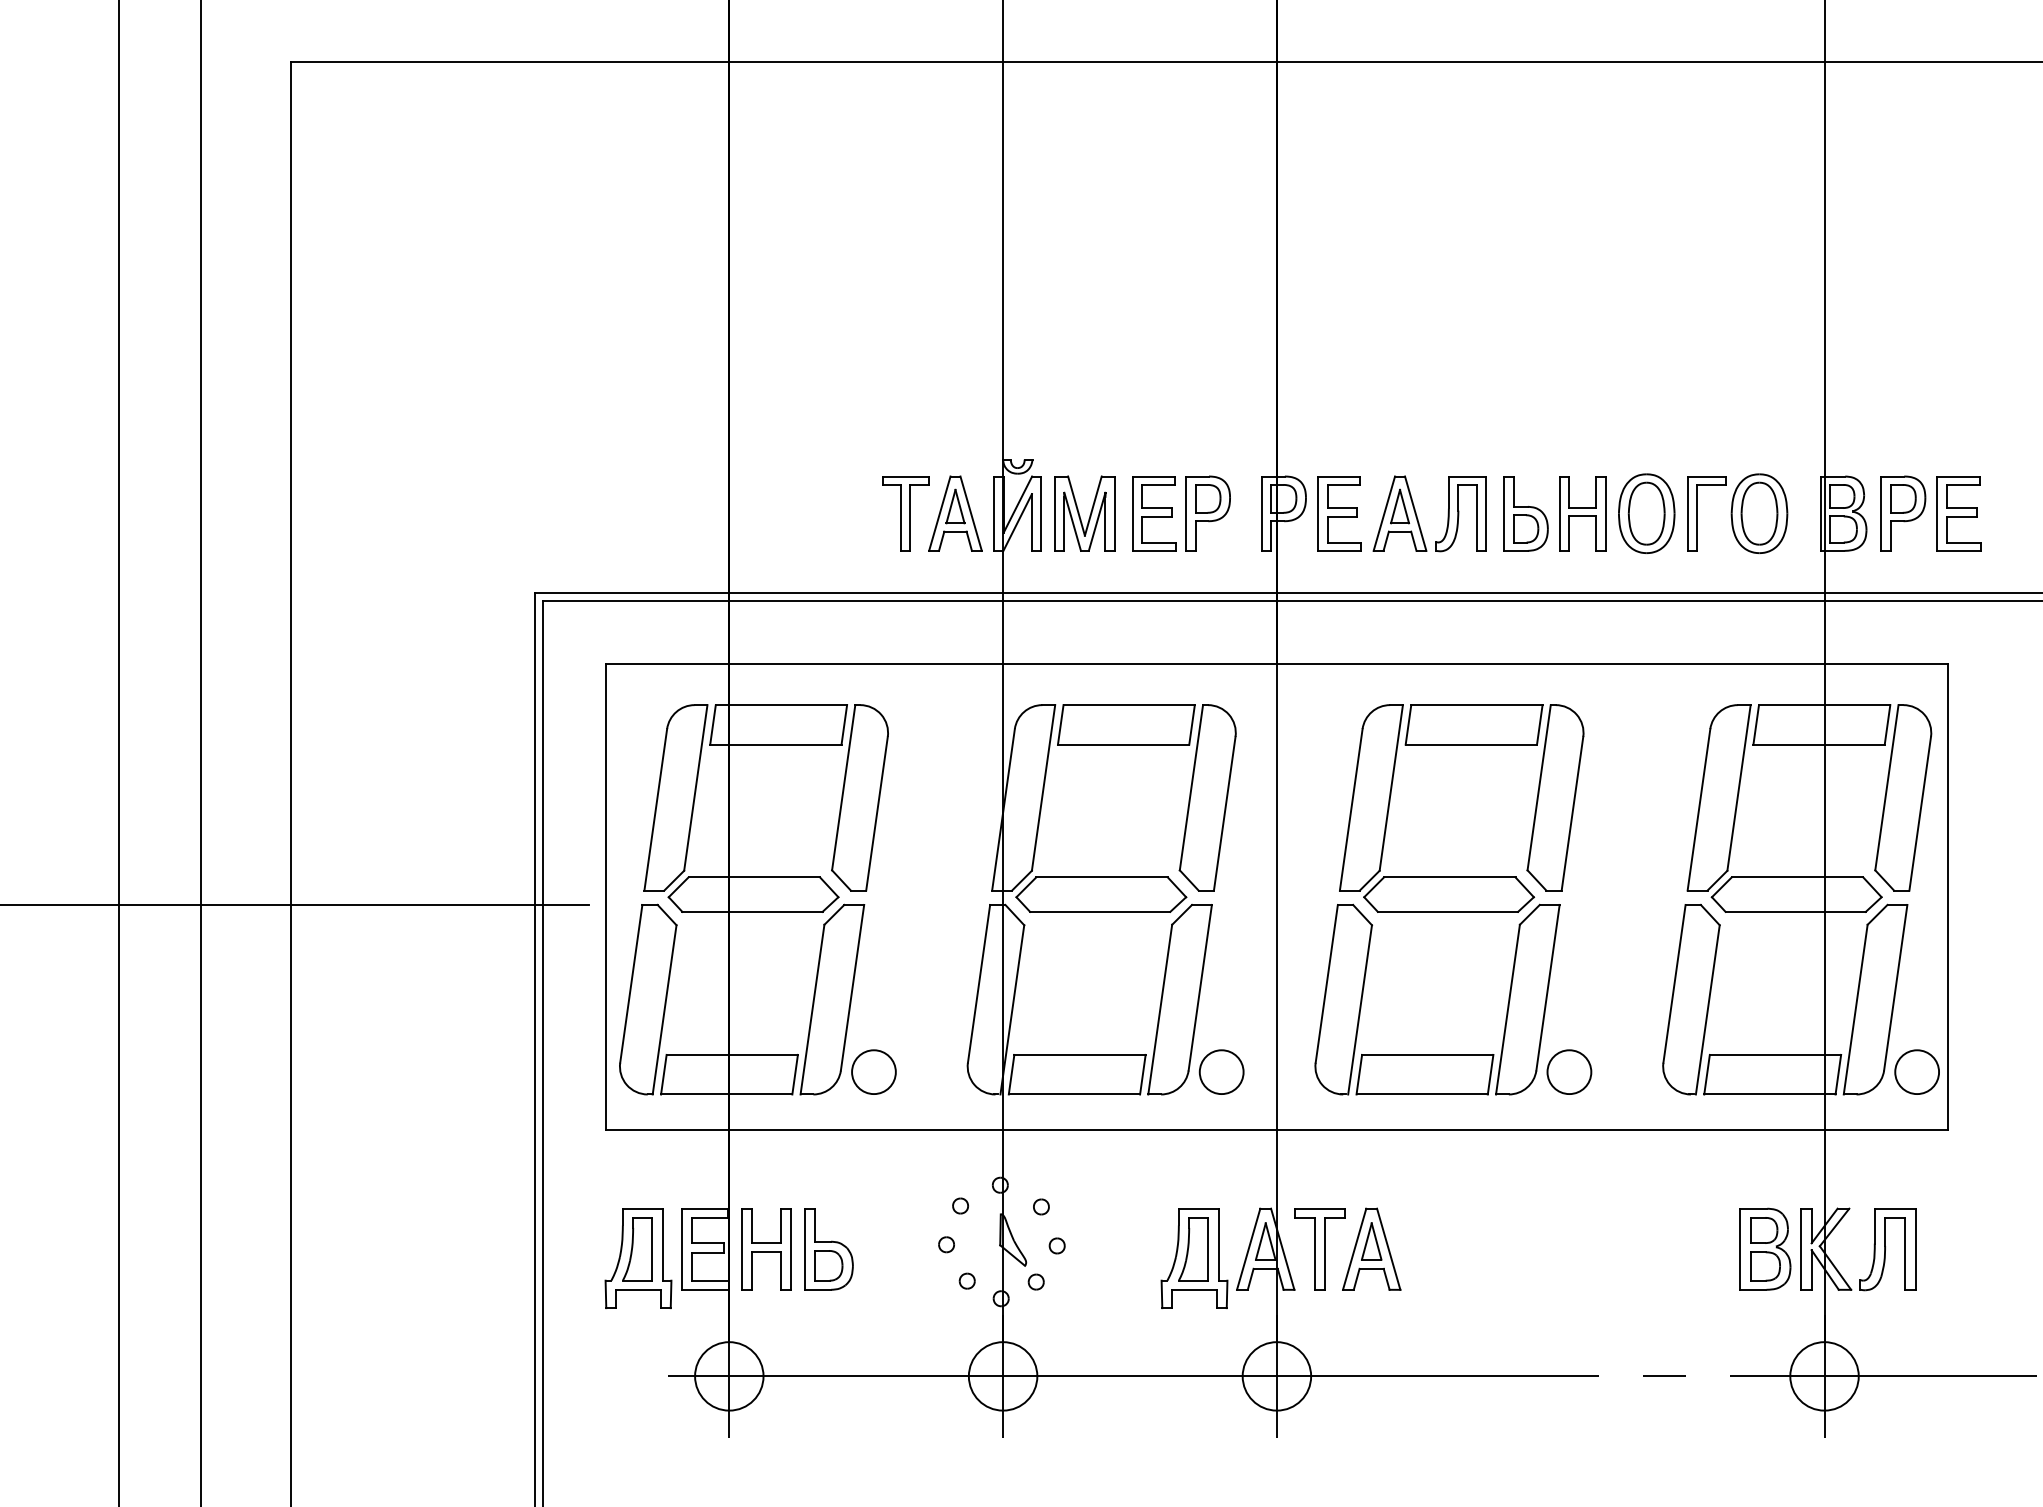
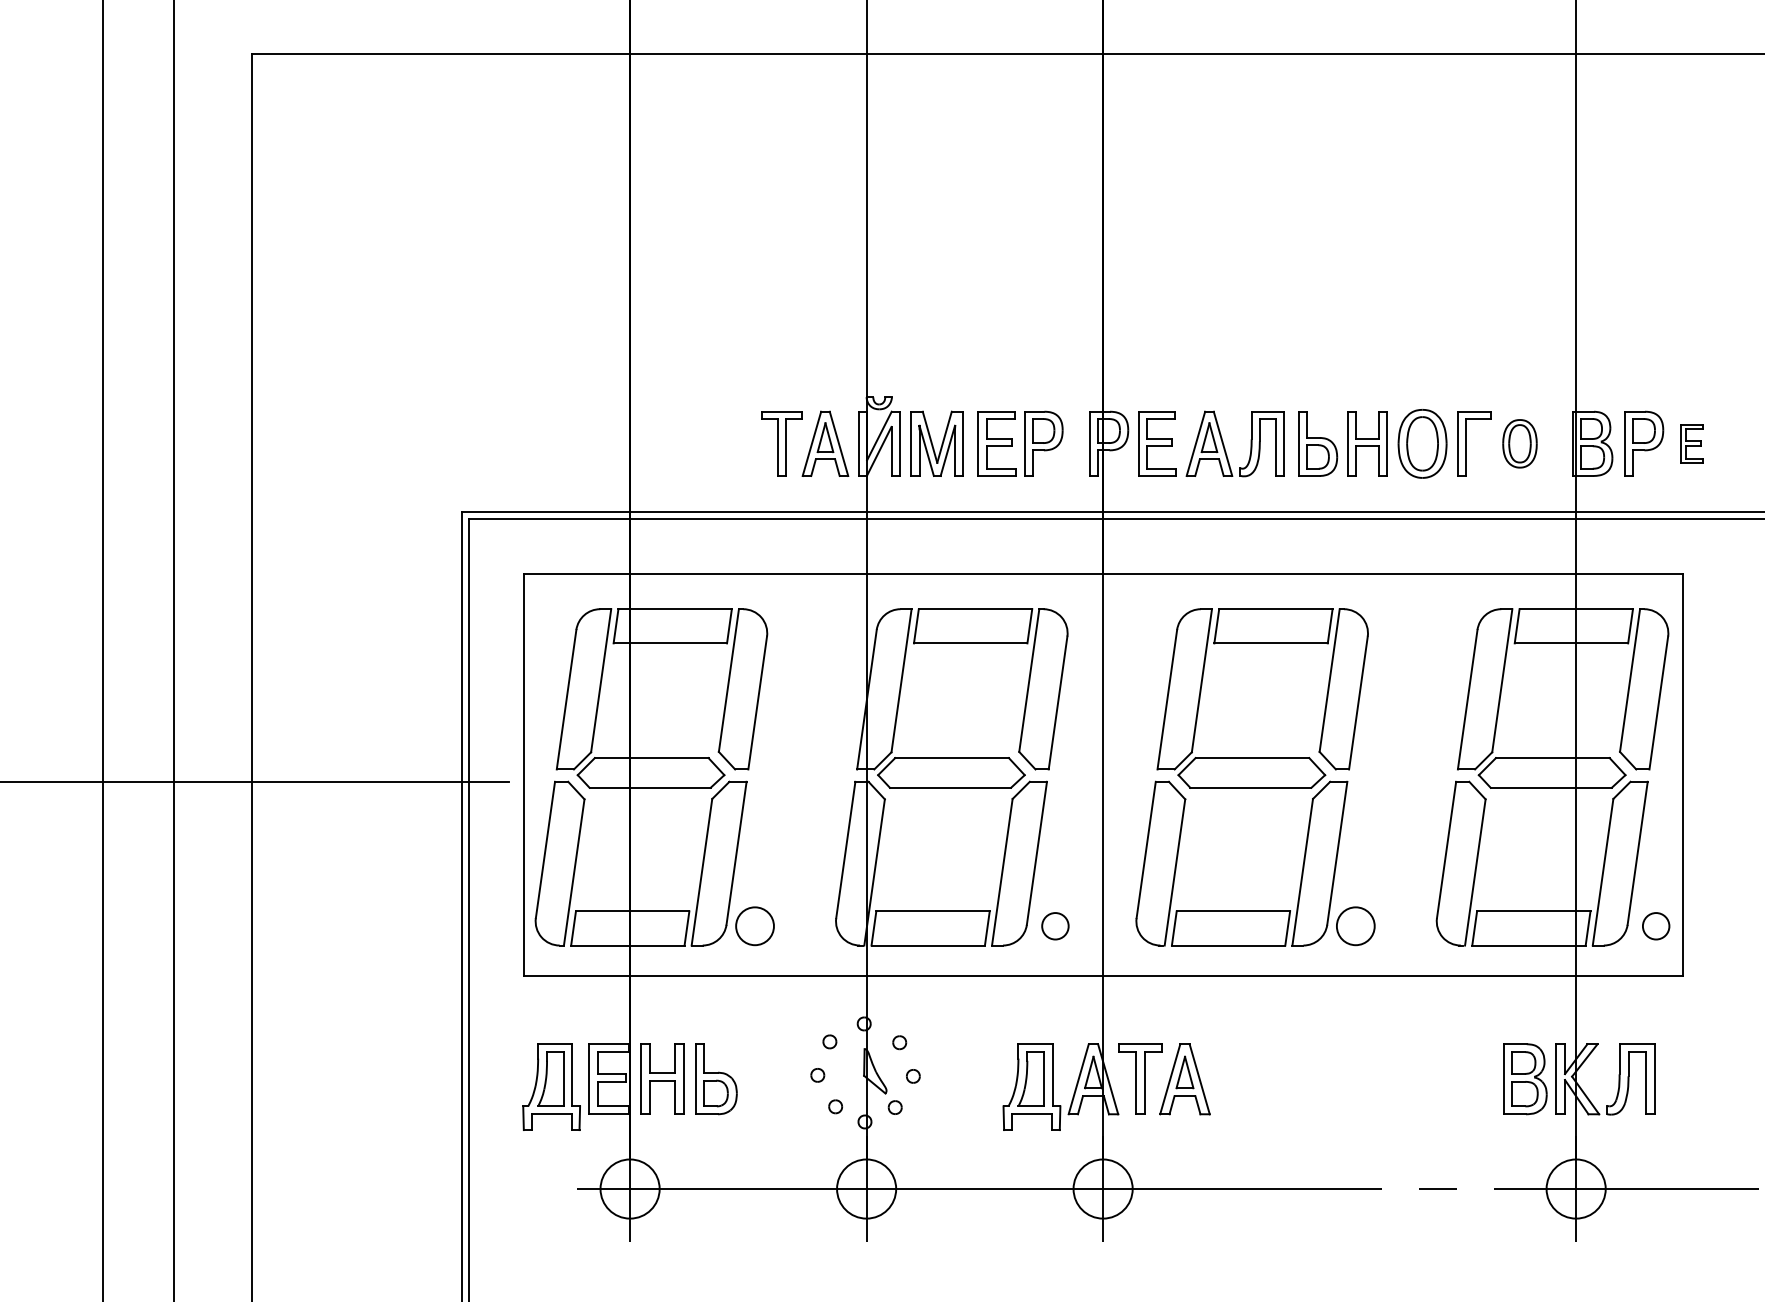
part: (1759, 513) -> (1519, 443), size x0.7
part: (1958, 513) -> (1691, 443), size x0.6
circle: (1221, 1072) -> (1055, 926), size x0.7
circle: (1917, 1072) -> (1656, 926), size x0.7

